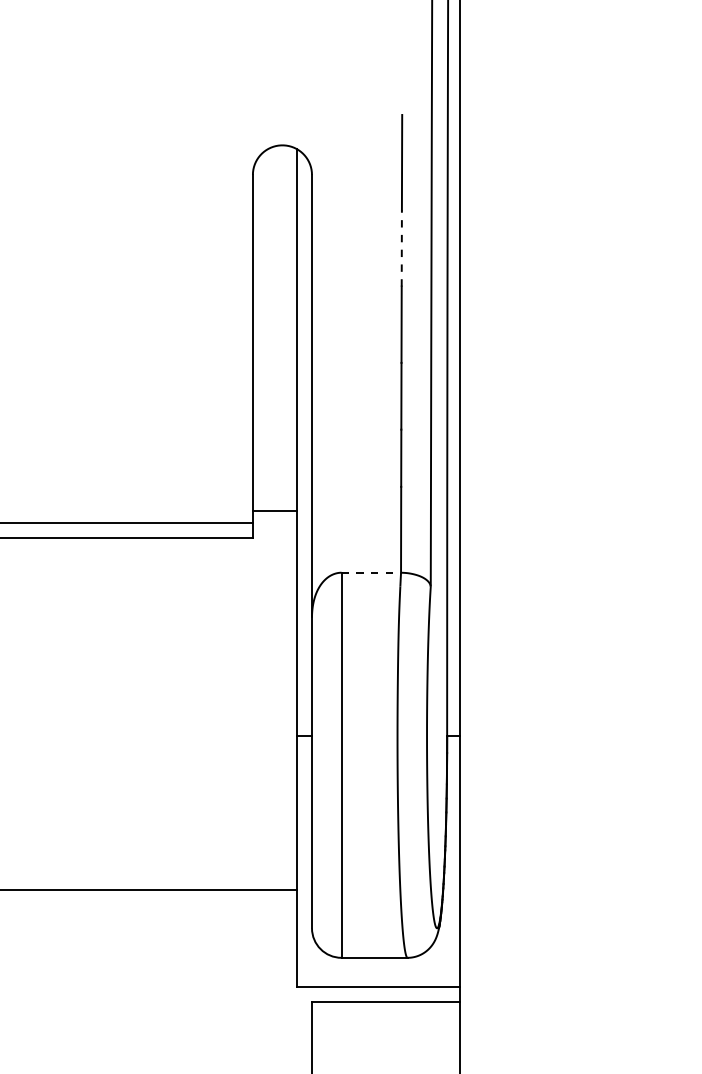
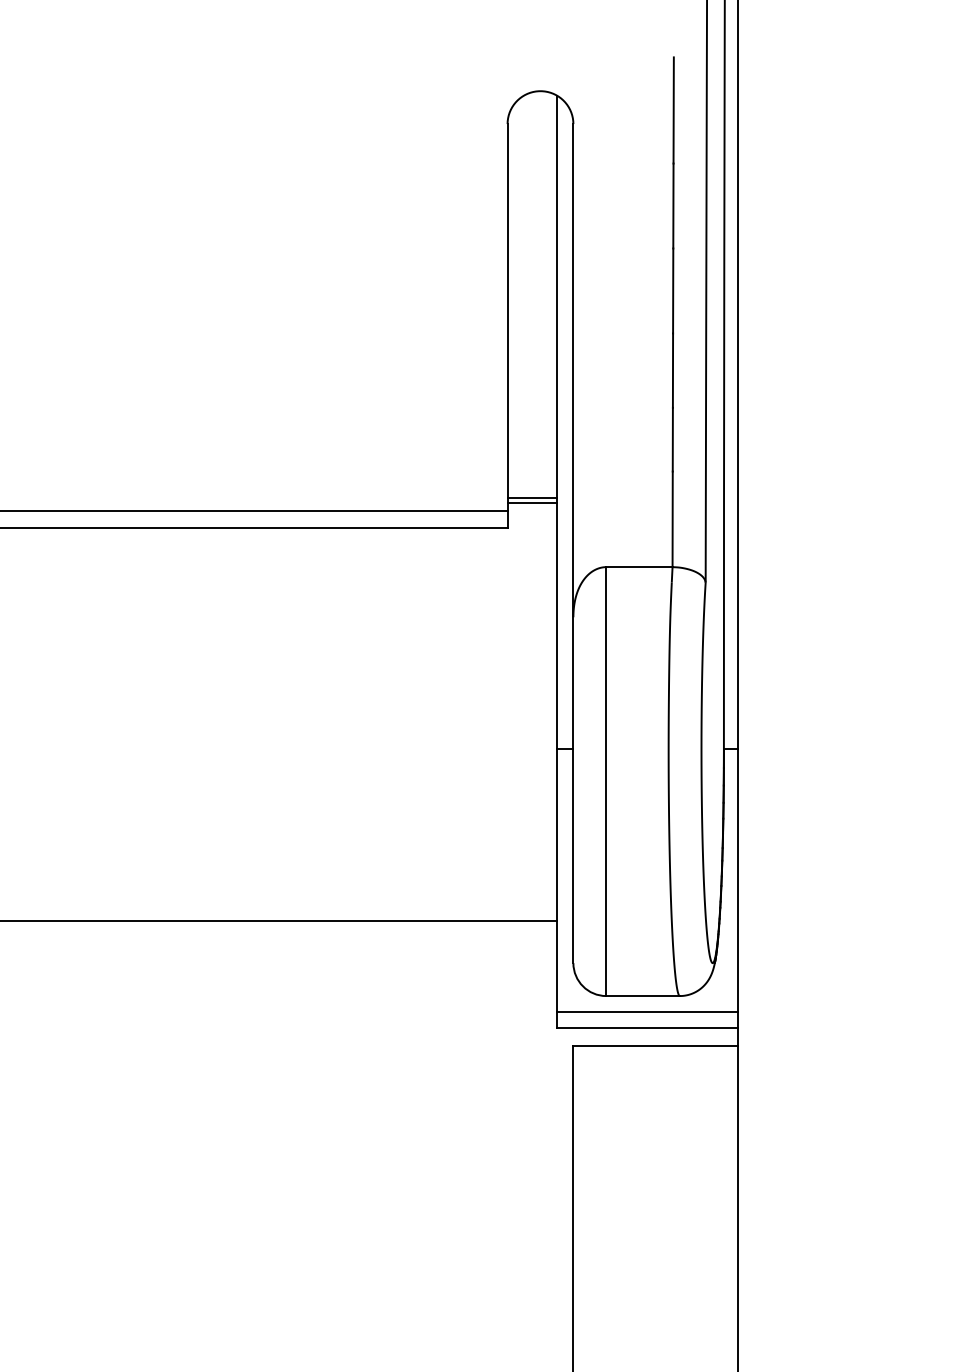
line: (401, 248) -> (673, 205), dashed -> solid
line: (274, 515) -> (531, 503), added
line: (371, 573) -> (639, 567), dashed -> solid
line: (377, 971) -> (646, 1011), added

